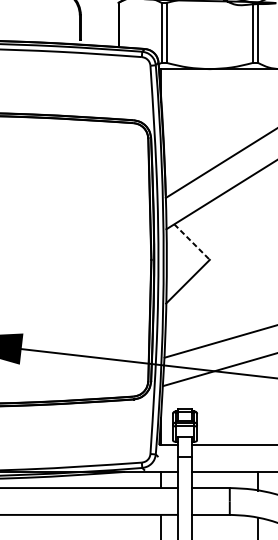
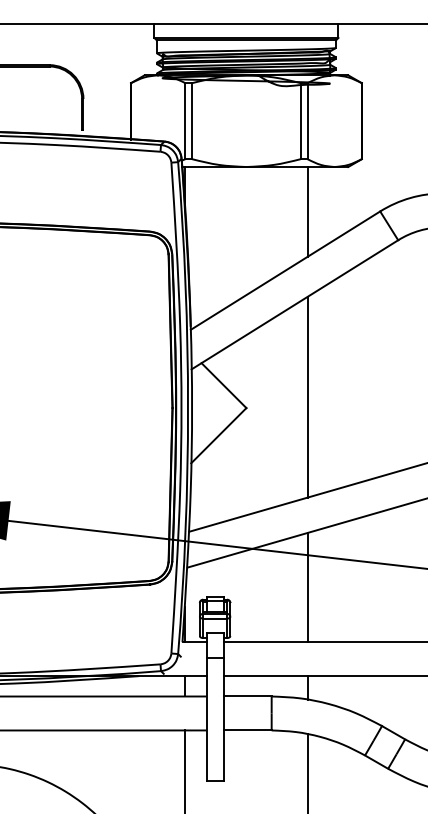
line: (258, 104) -> (307, 211), added
line: (191, 242) -> (223, 385), dashed -> solid
line: (258, 250) -> (307, 396), added
line: (258, 401) -> (307, 587), added

